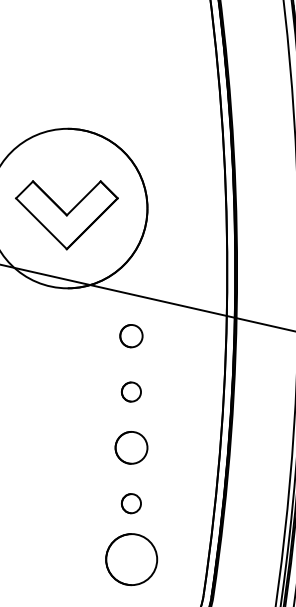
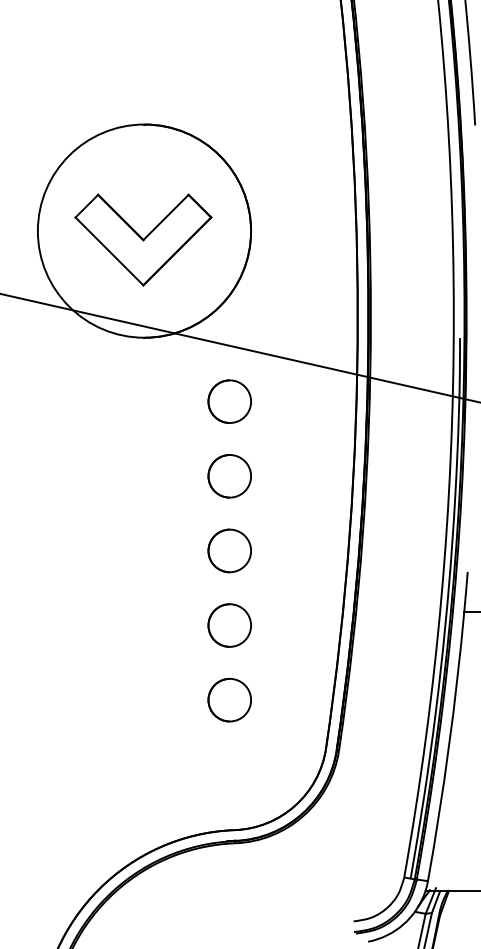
circle: (131, 336) -> (229, 401), size x1.43
circle: (131, 392) -> (229, 476), size x1.67
circle: (131, 503) -> (229, 625), size x1.67
part: (131, 559) -> (229, 699), size x0.62

